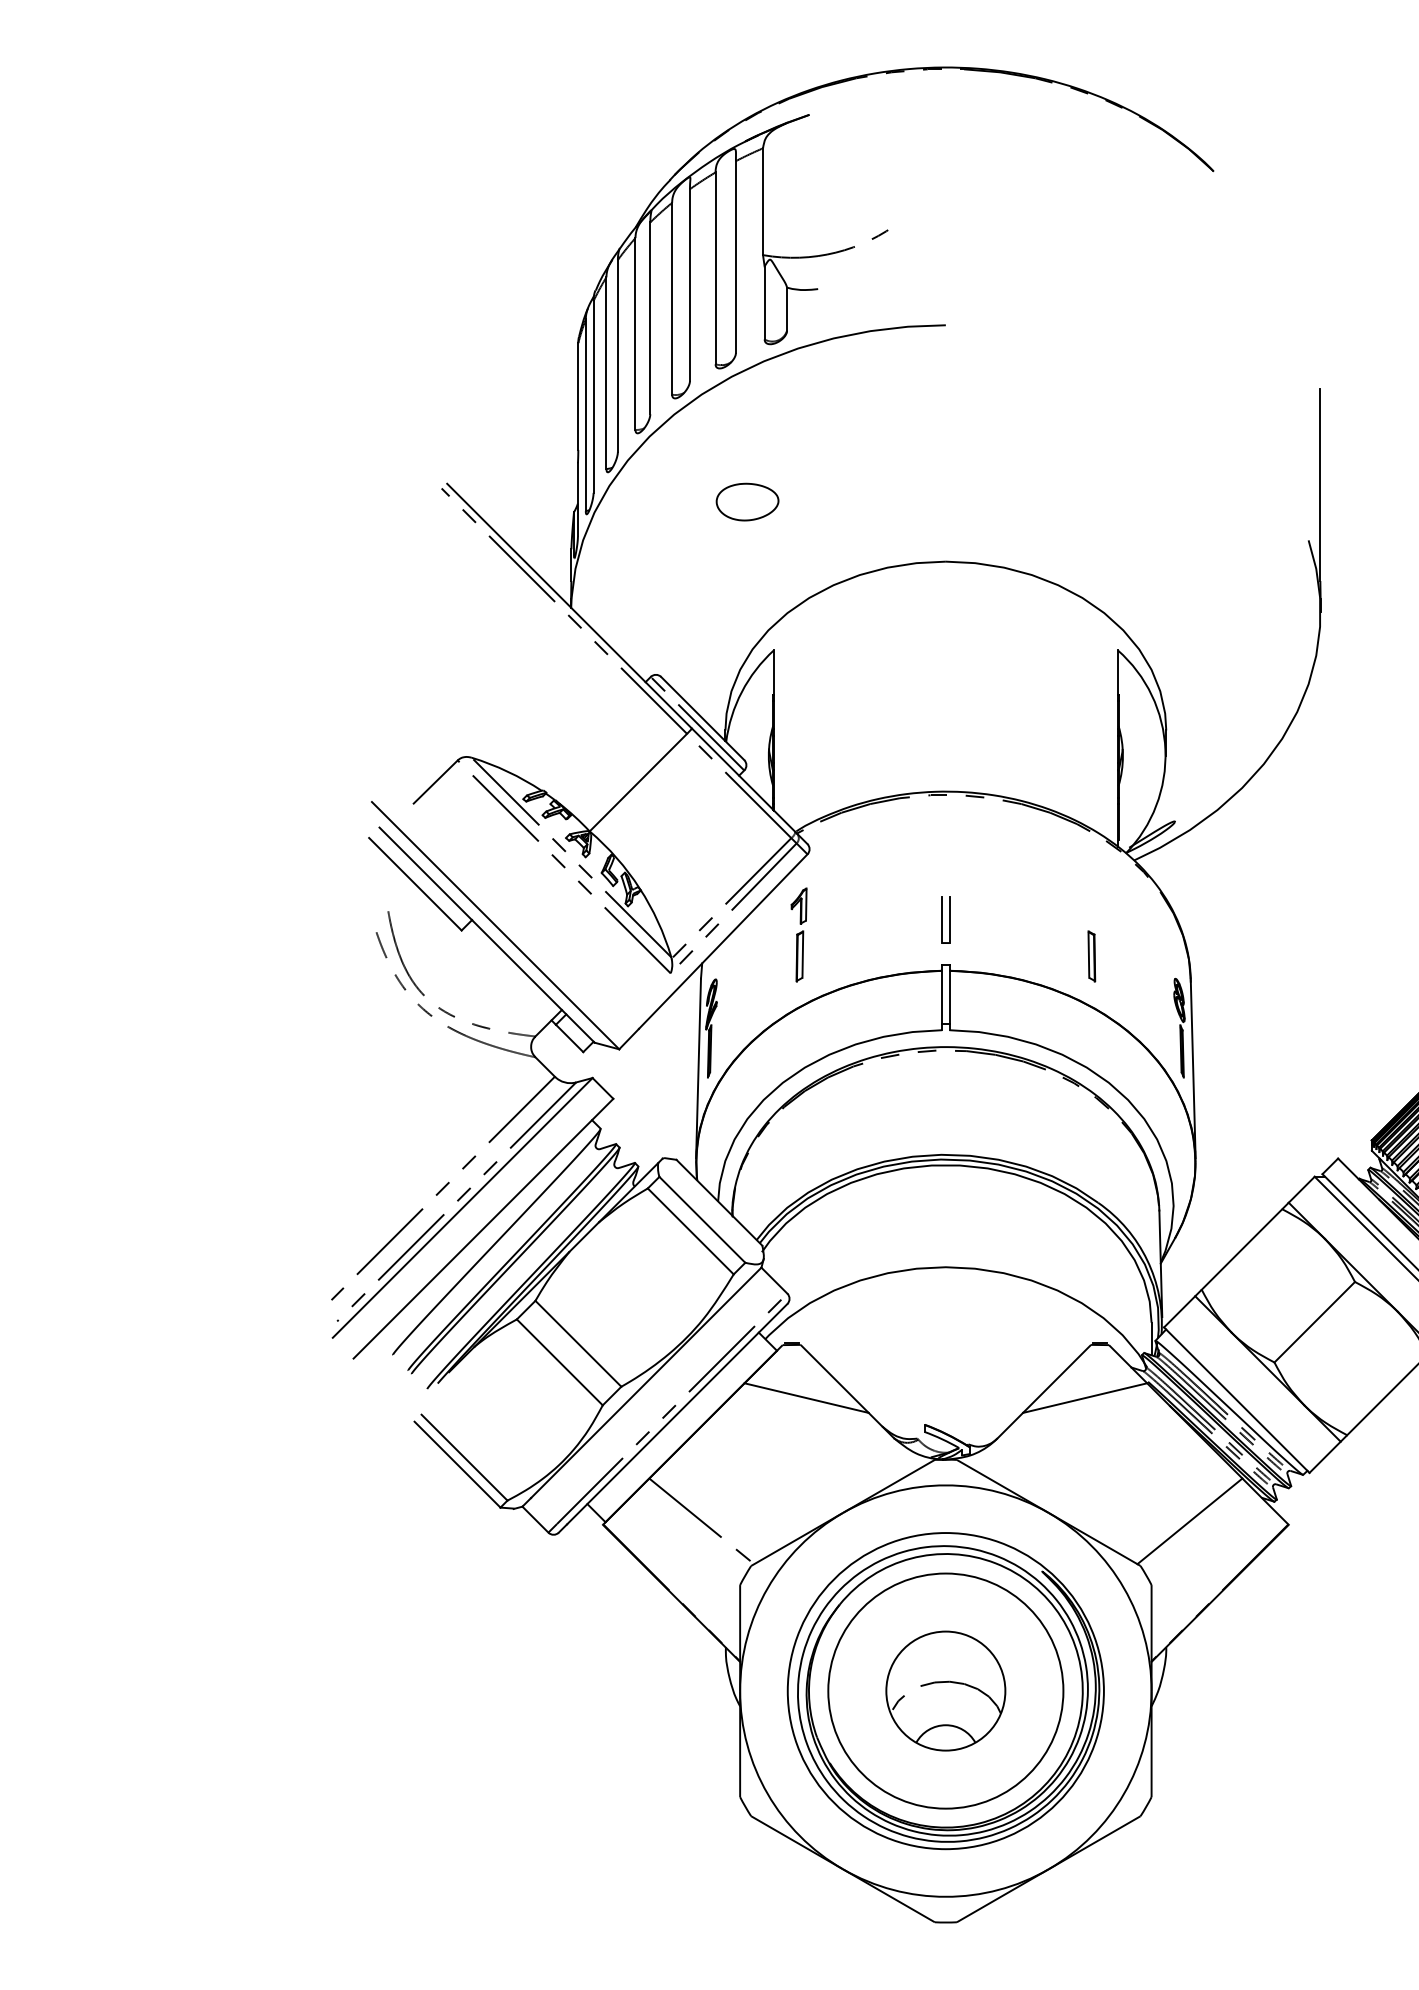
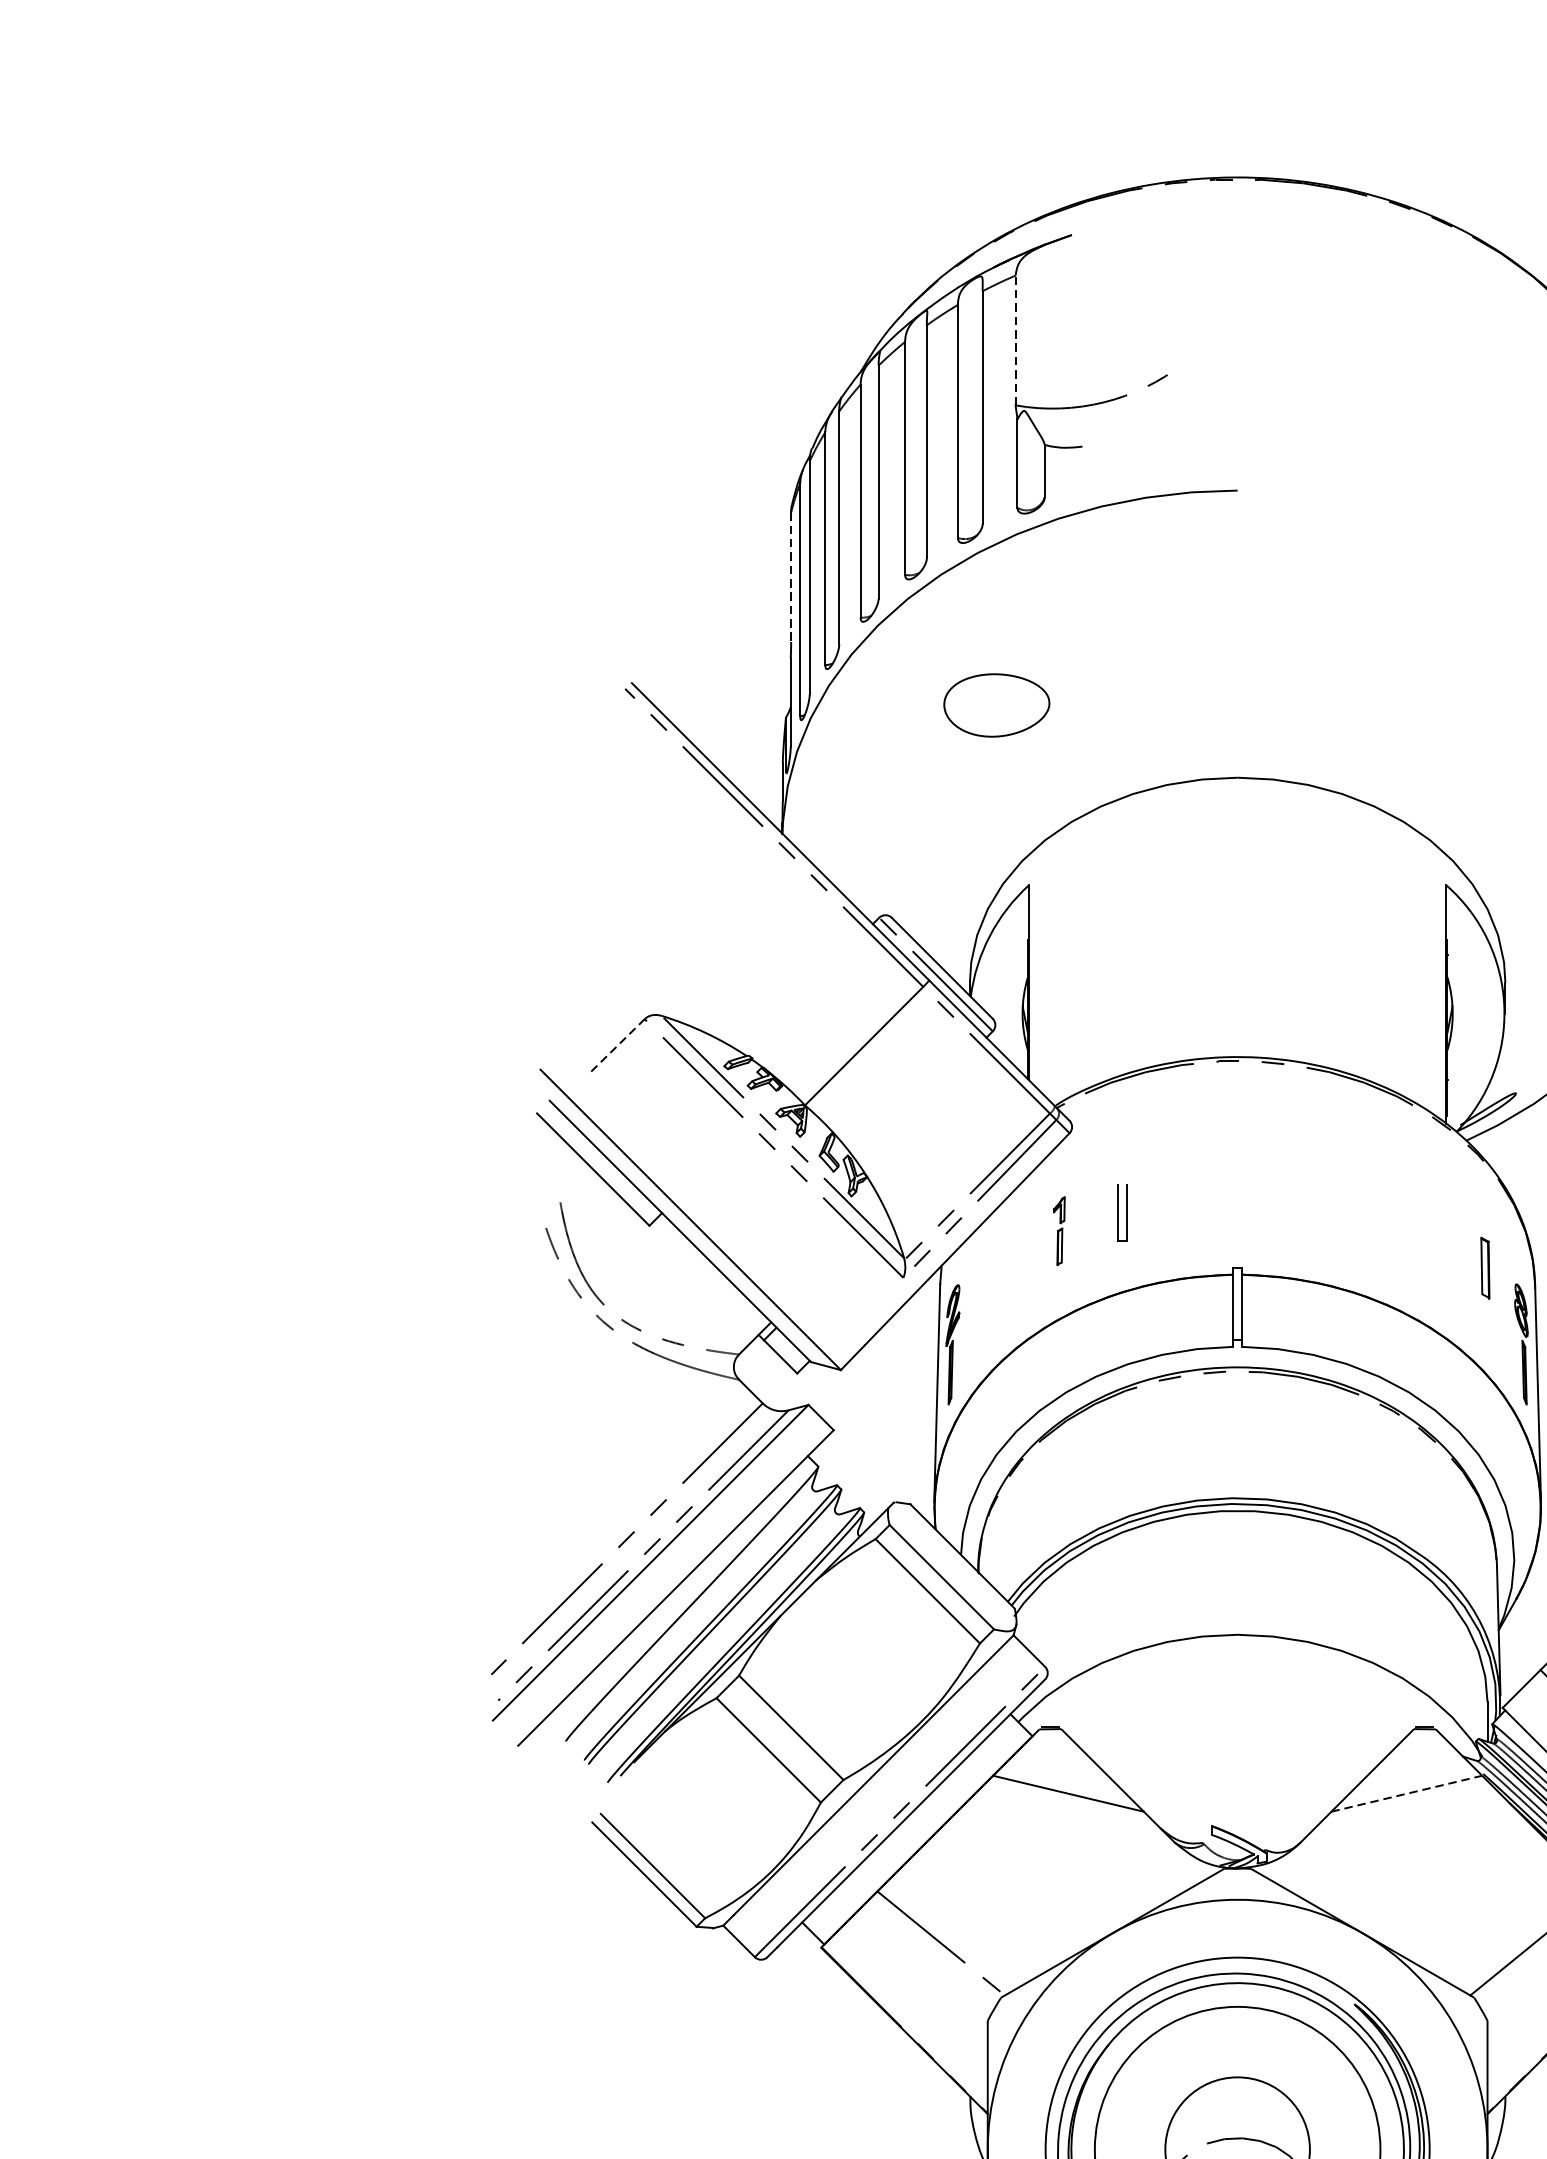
line: (763, 201) -> (1016, 340), solid -> dashed
line: (578, 397) -> (791, 578), solid -> dashed
part: (747, 501) -> (996, 704), size x1.4
line: (435, 782) -> (617, 1045), solid -> dashed
part: (945, 919) -> (1121, 1212), moved
part: (798, 934) -> (1058, 1230), size x0.6
part: (1091, 956) -> (1484, 1268), moved
line: (1085, 1398) -> (1407, 1794), solid -> dashed

